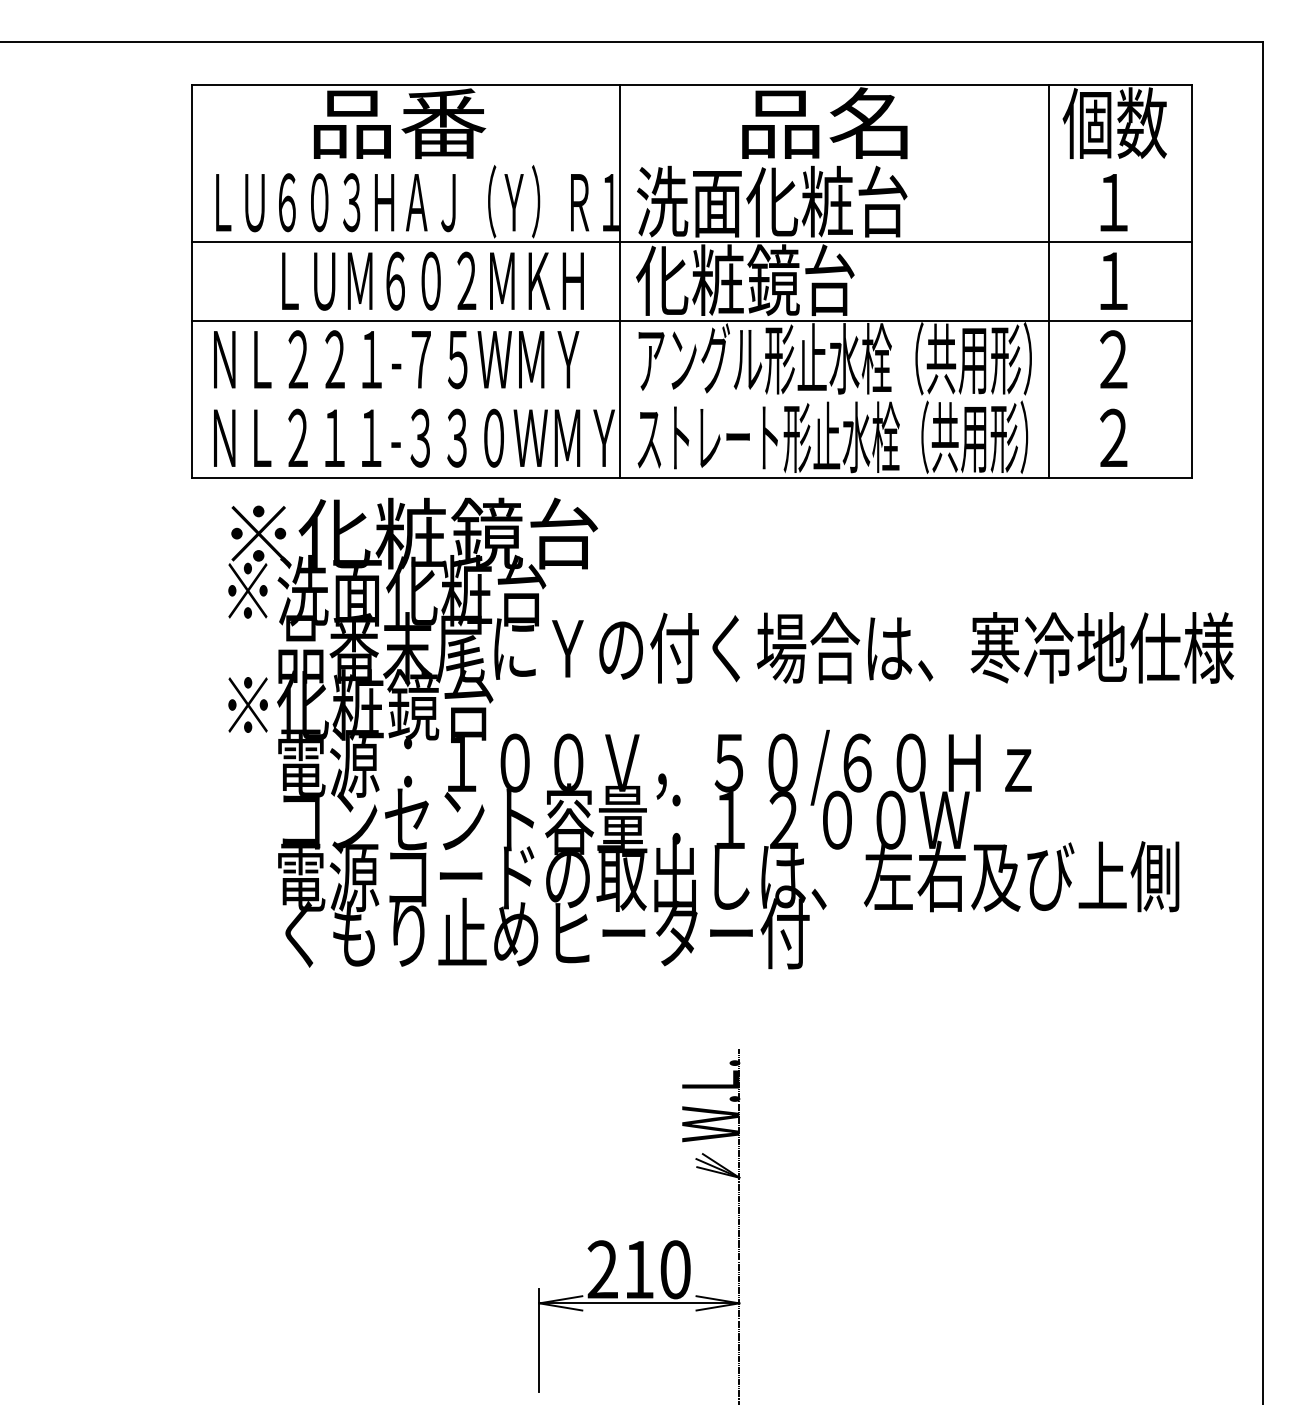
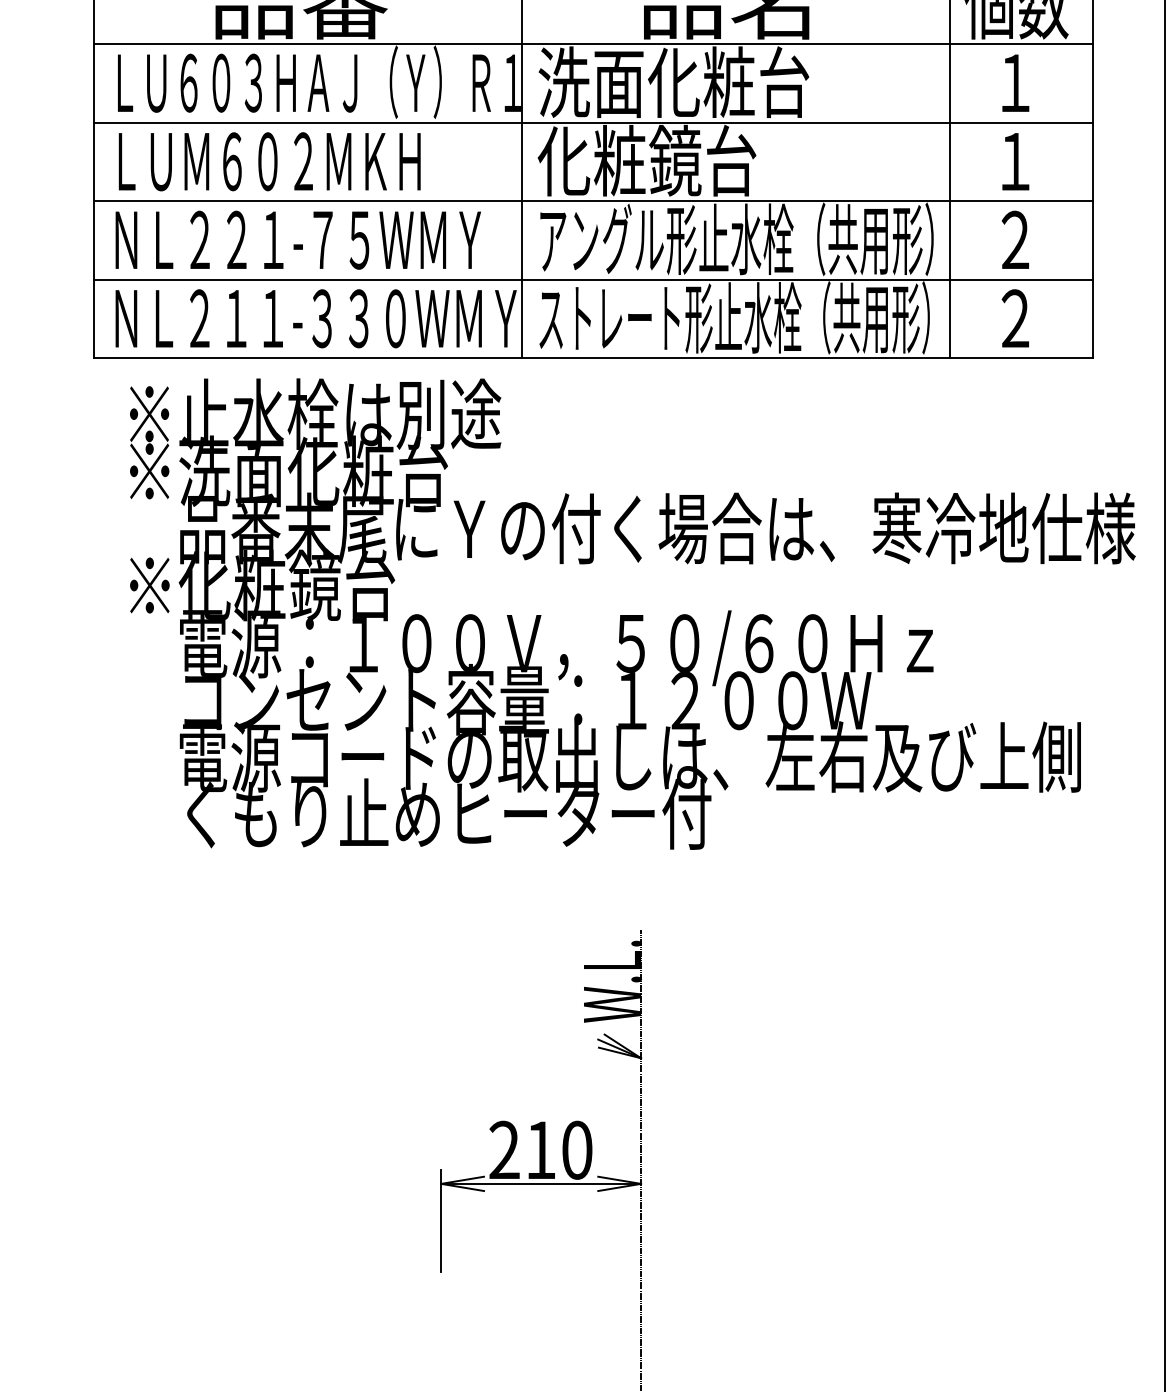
line: (691, 163) -> (593, 44), added
text: (432, 280) -> (269, 161), moved
line: (691, 399) -> (593, 280), added
text: (413, 533) -> (315, 414), ※化粧鏡台 -> ※止水栓は別途

